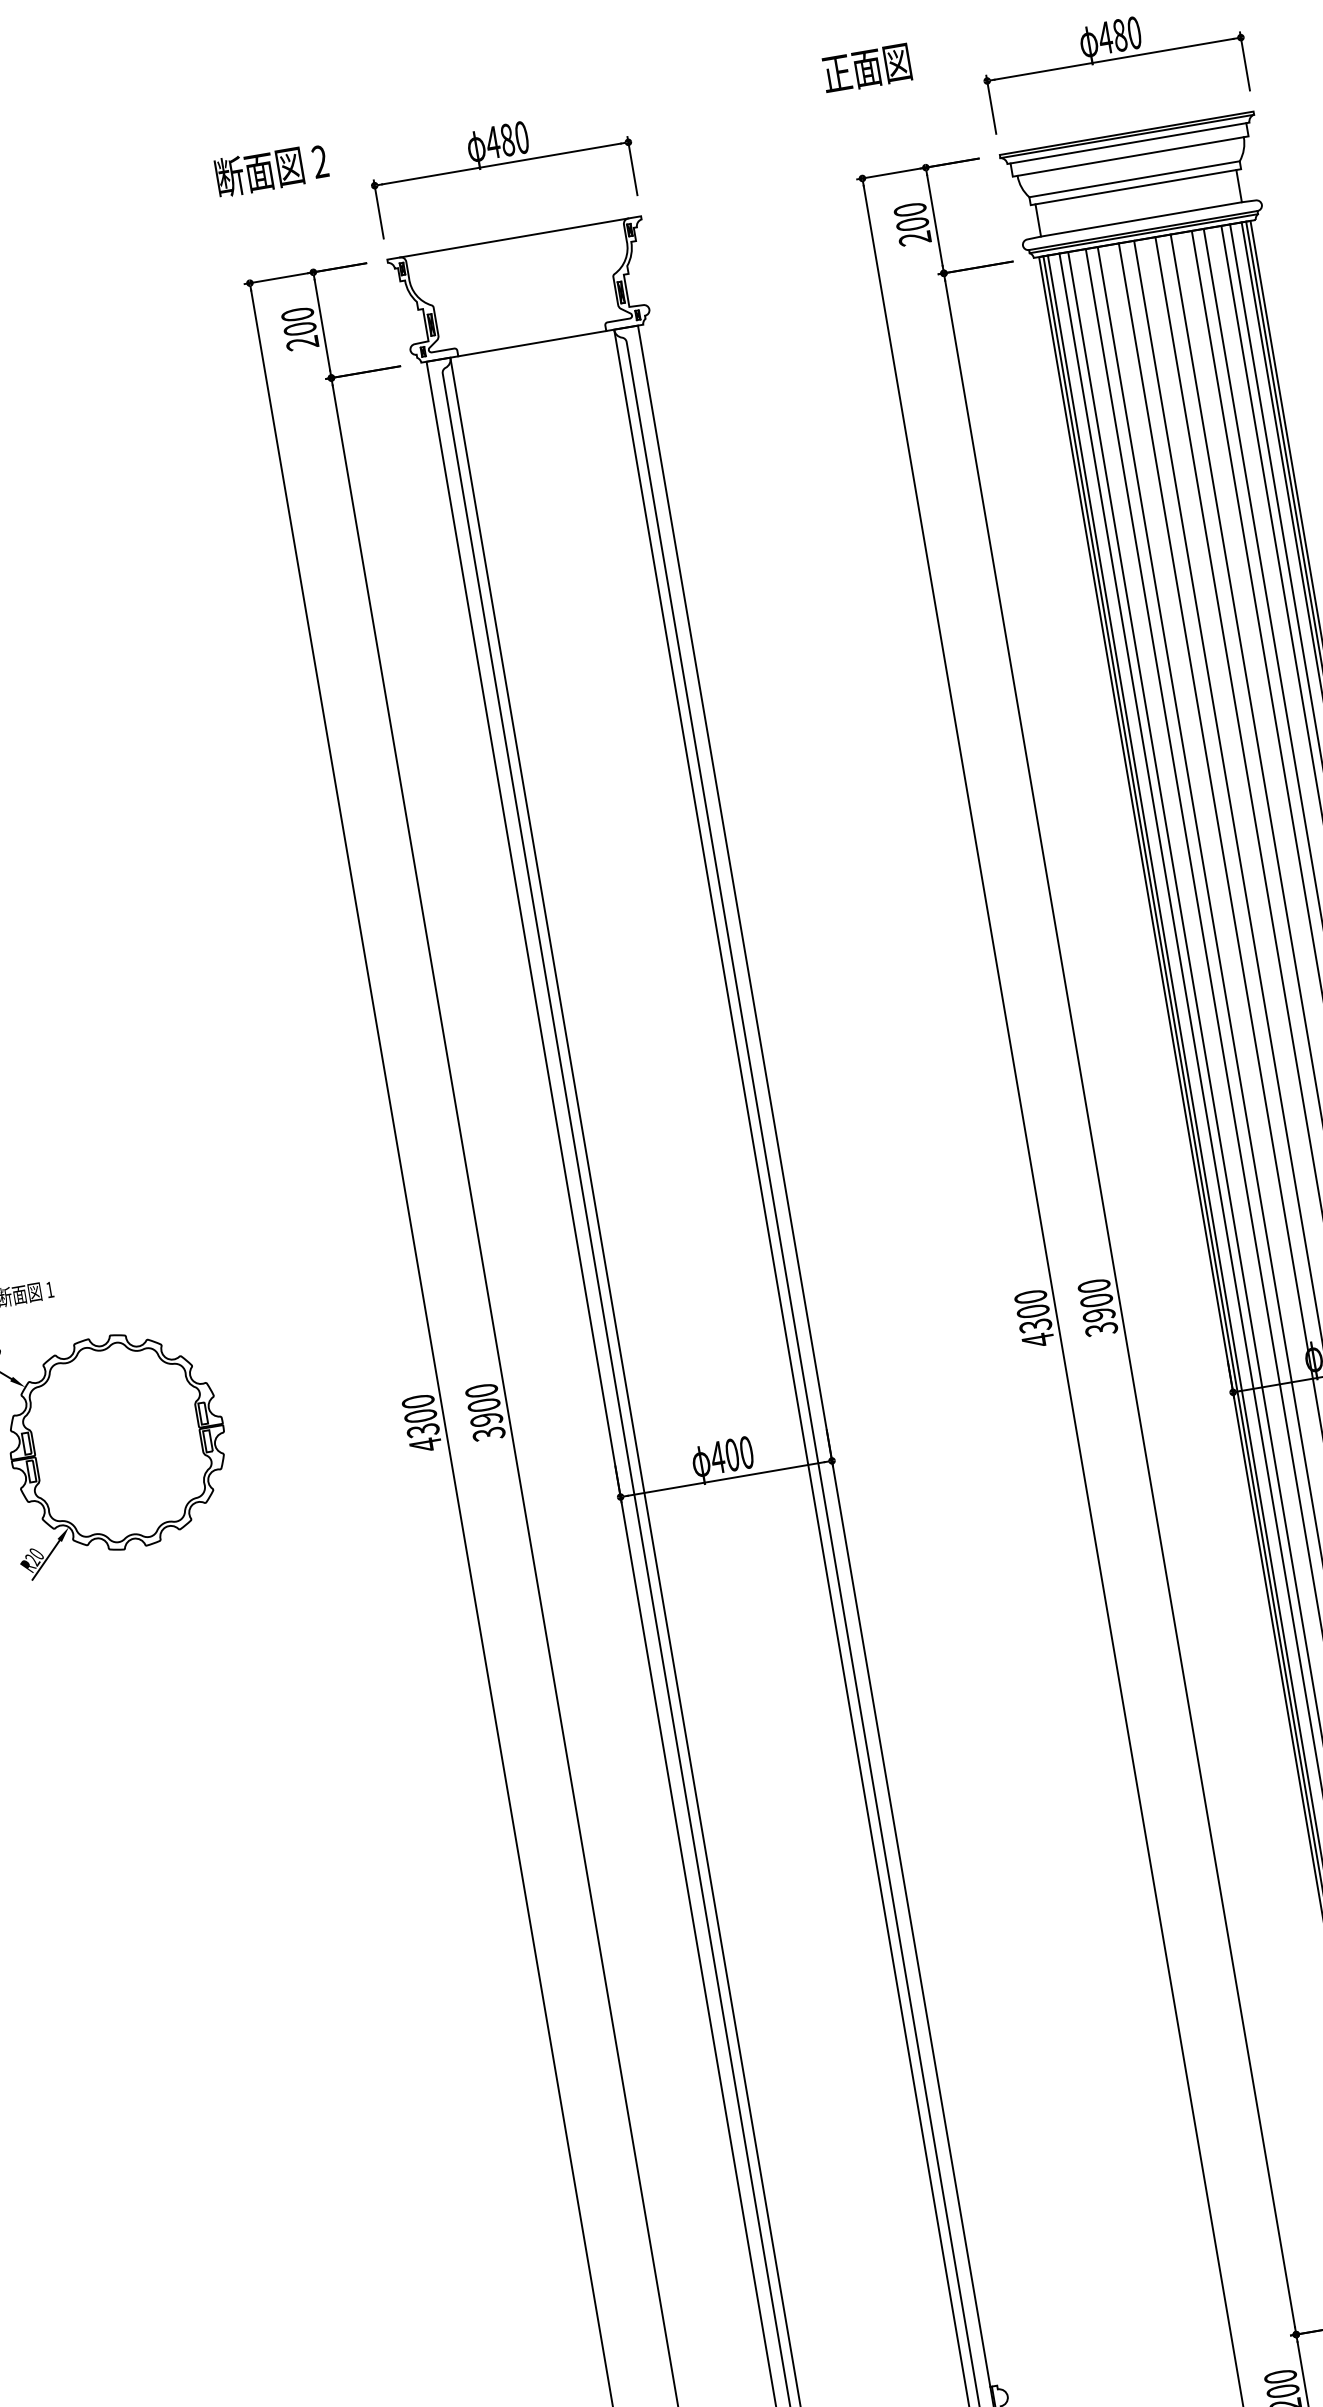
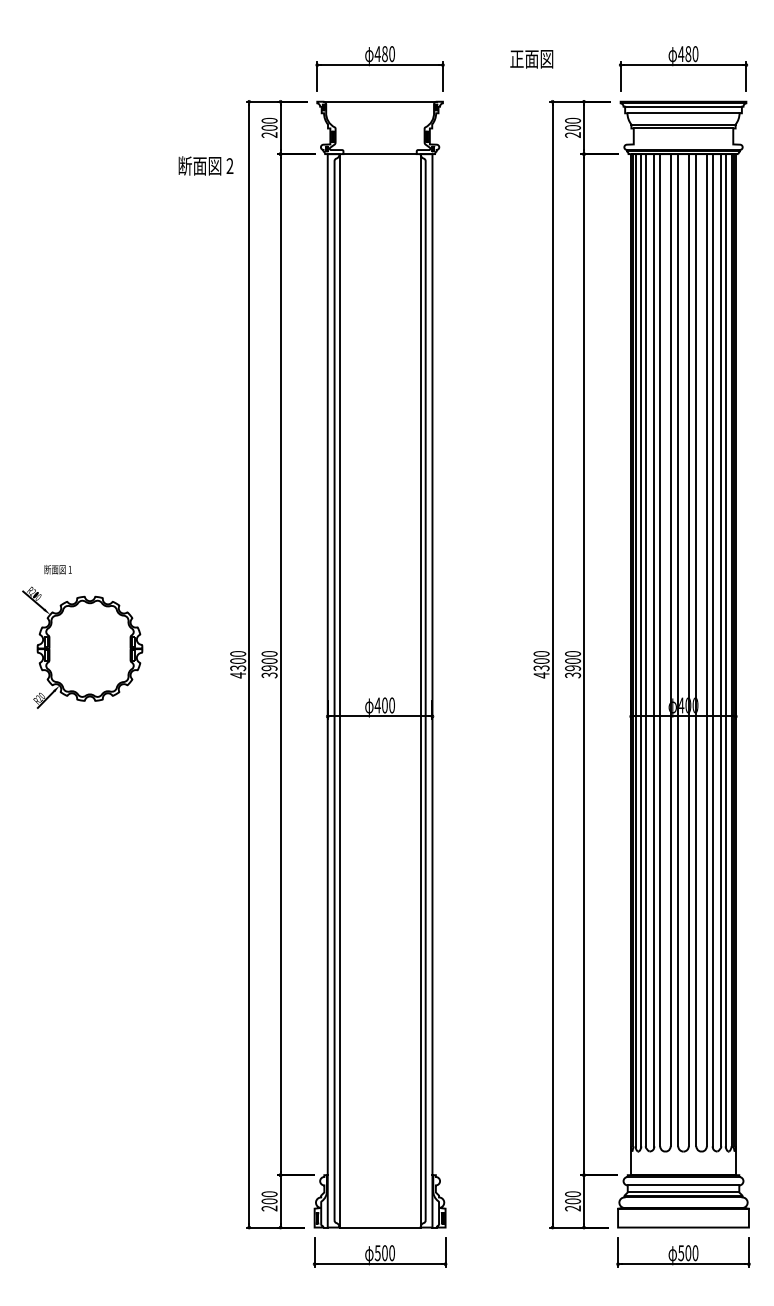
text: (866, 69) -> (531, 59), moved
text: (270, 168) -> (205, 165), moved
line: (1141, 219) -> (683, 144), removed

